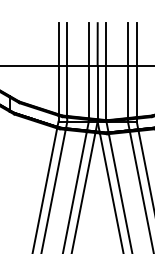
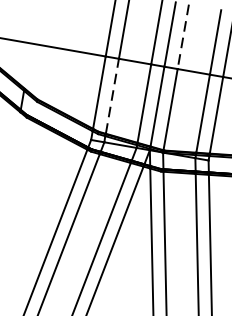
line: (106, 45) -> (183, 38), solid -> dashed
line: (67, 91) -> (112, 97), solid -> dashed

